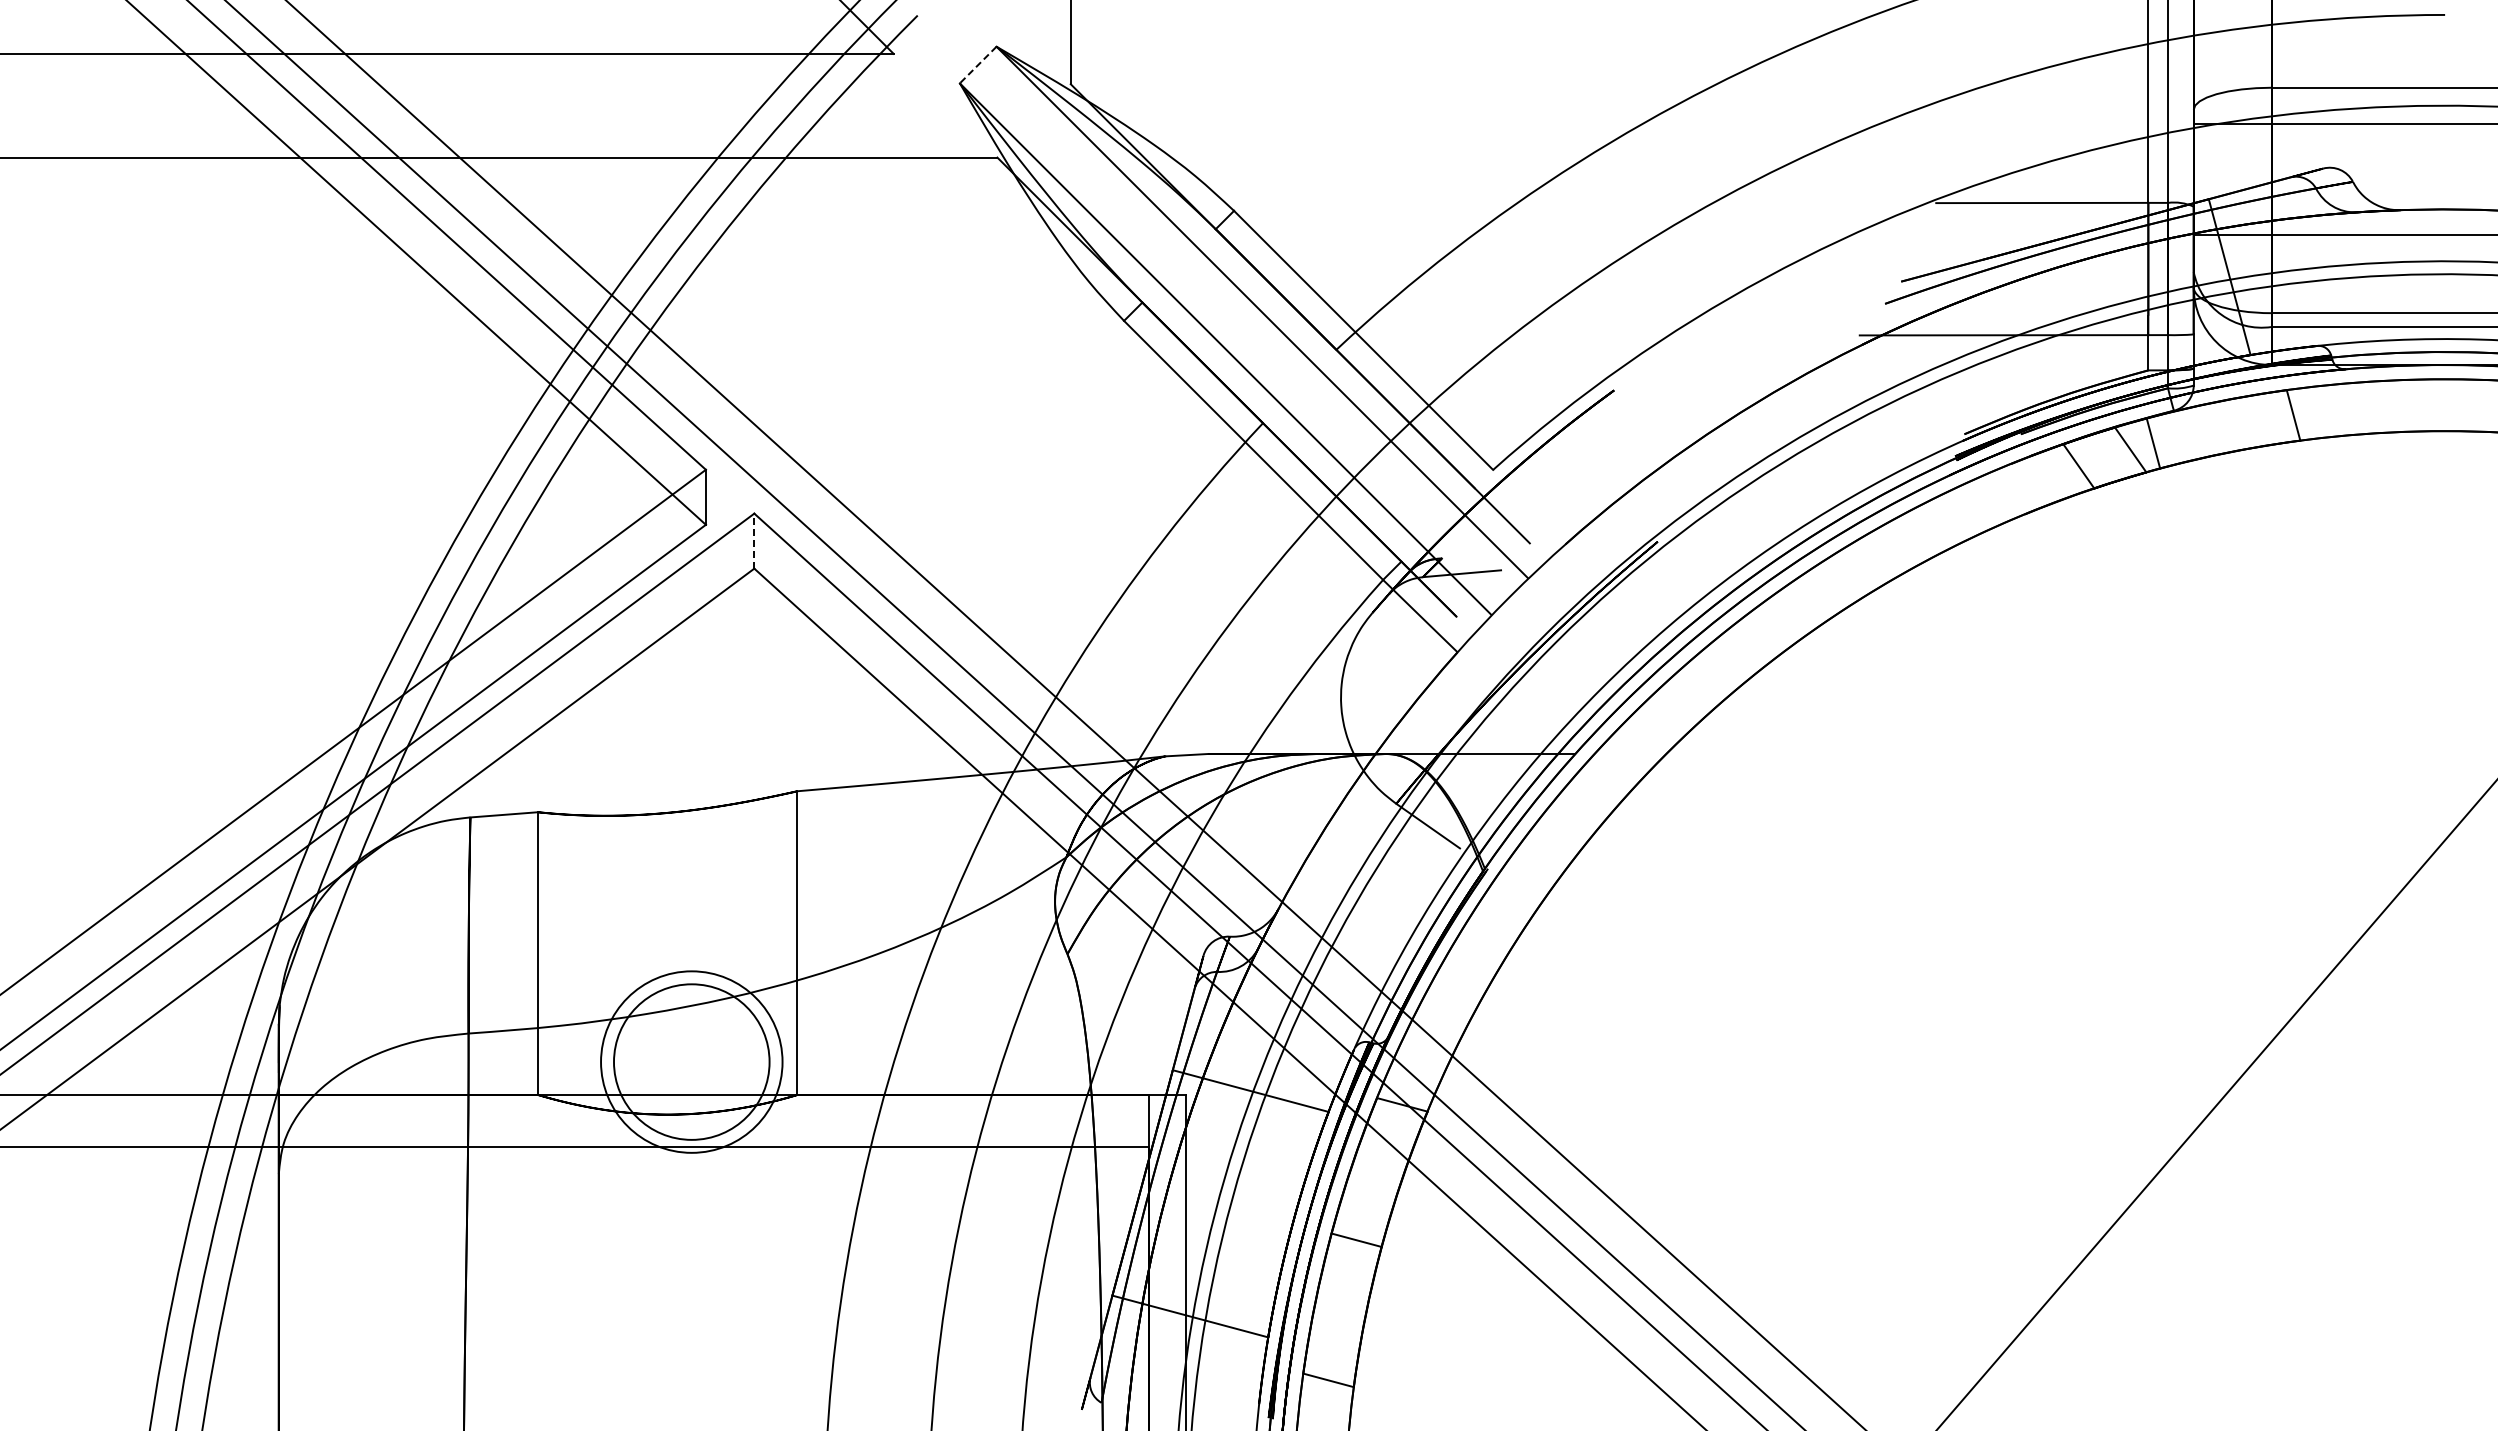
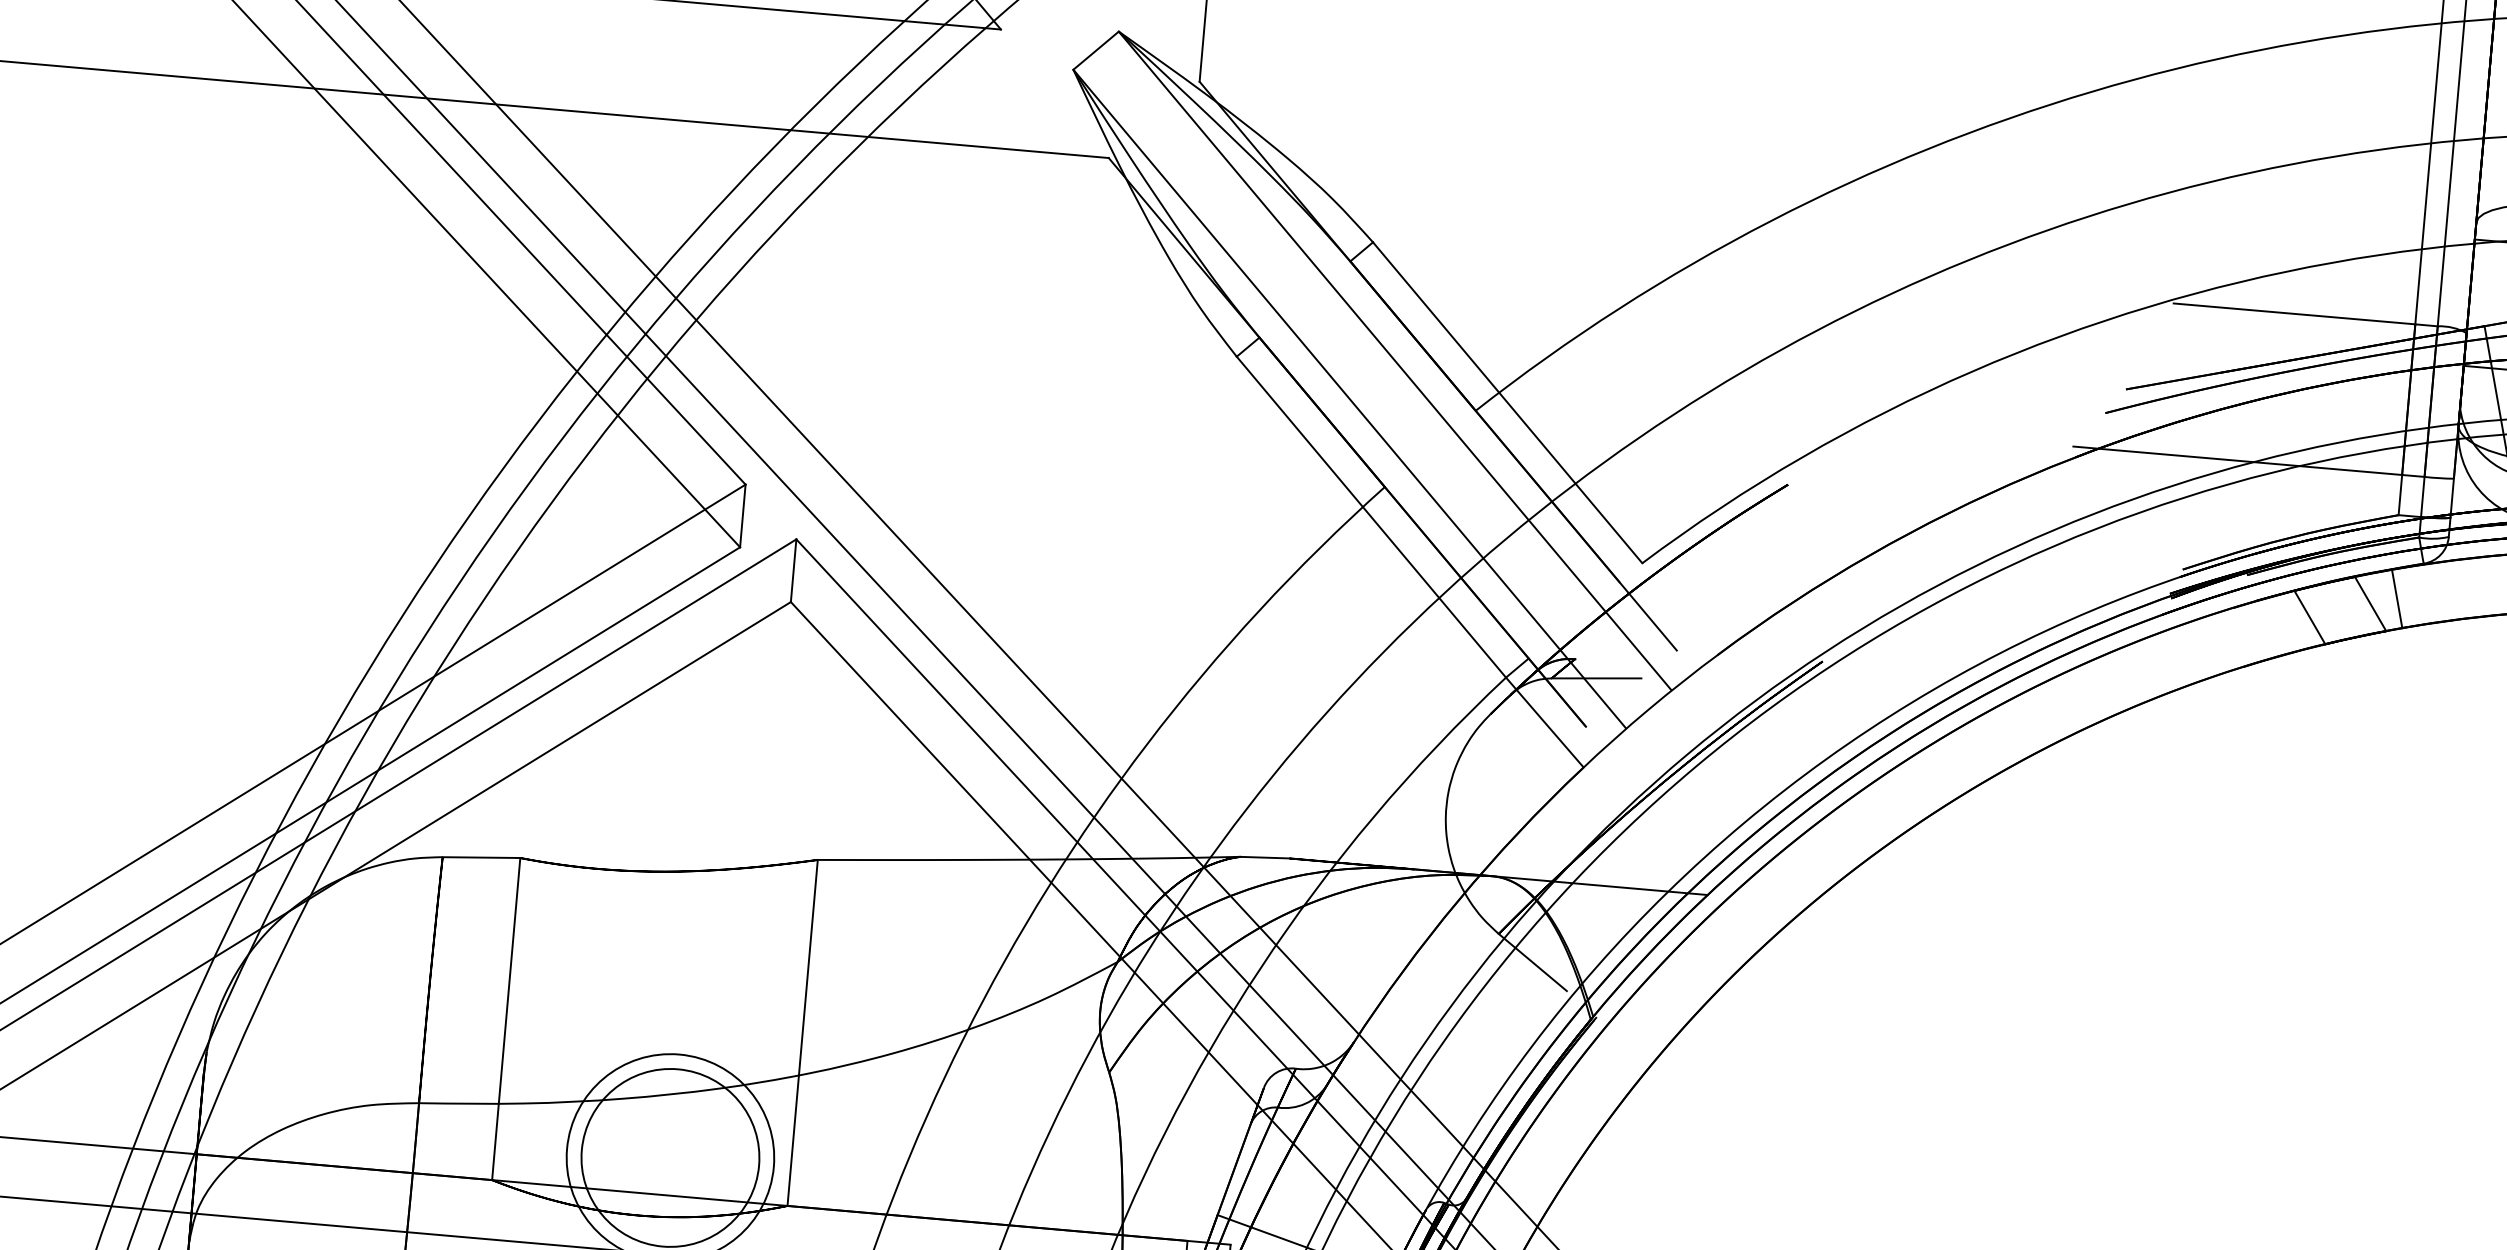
line: (978, 65) -> (1096, 51), dashed -> solid
line: (754, 541) -> (793, 571), dashed -> solid

